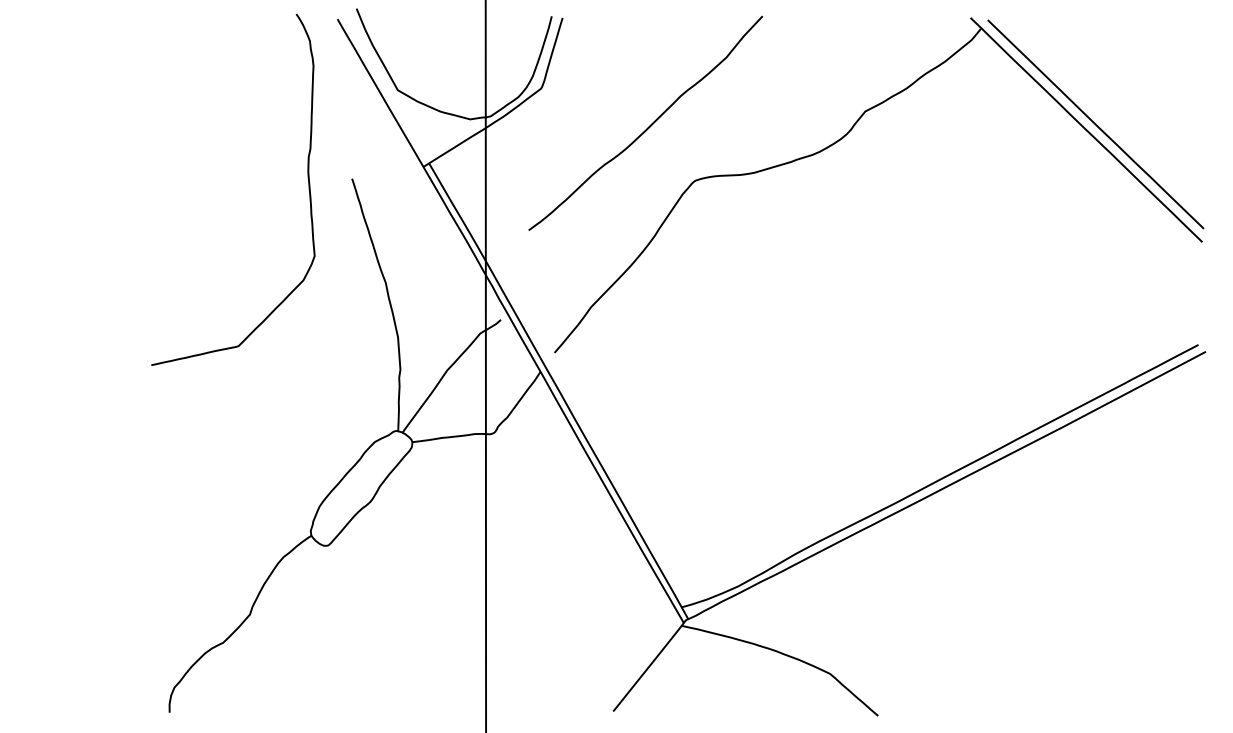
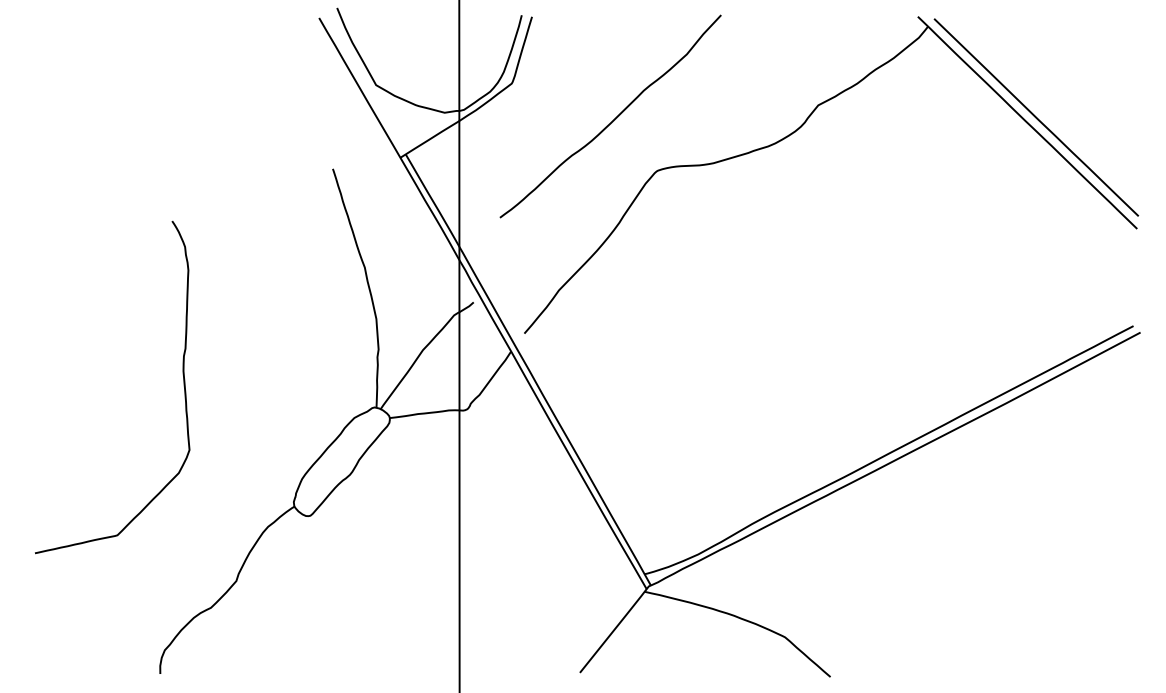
curve: (308, 188) -> (183, 386), moved

